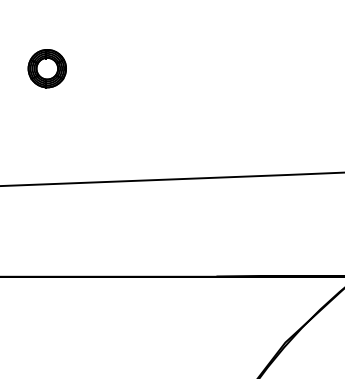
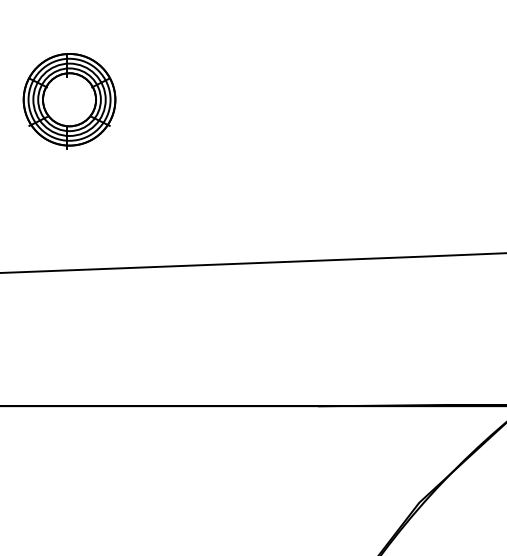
part: (47, 69) -> (69, 101), size x1.67

